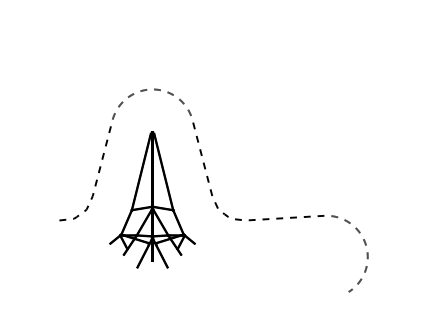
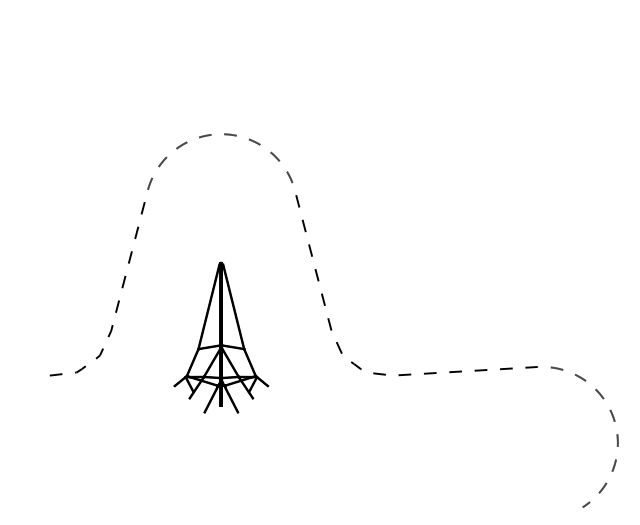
part: (152, 199) -> (221, 336), size x0.6

